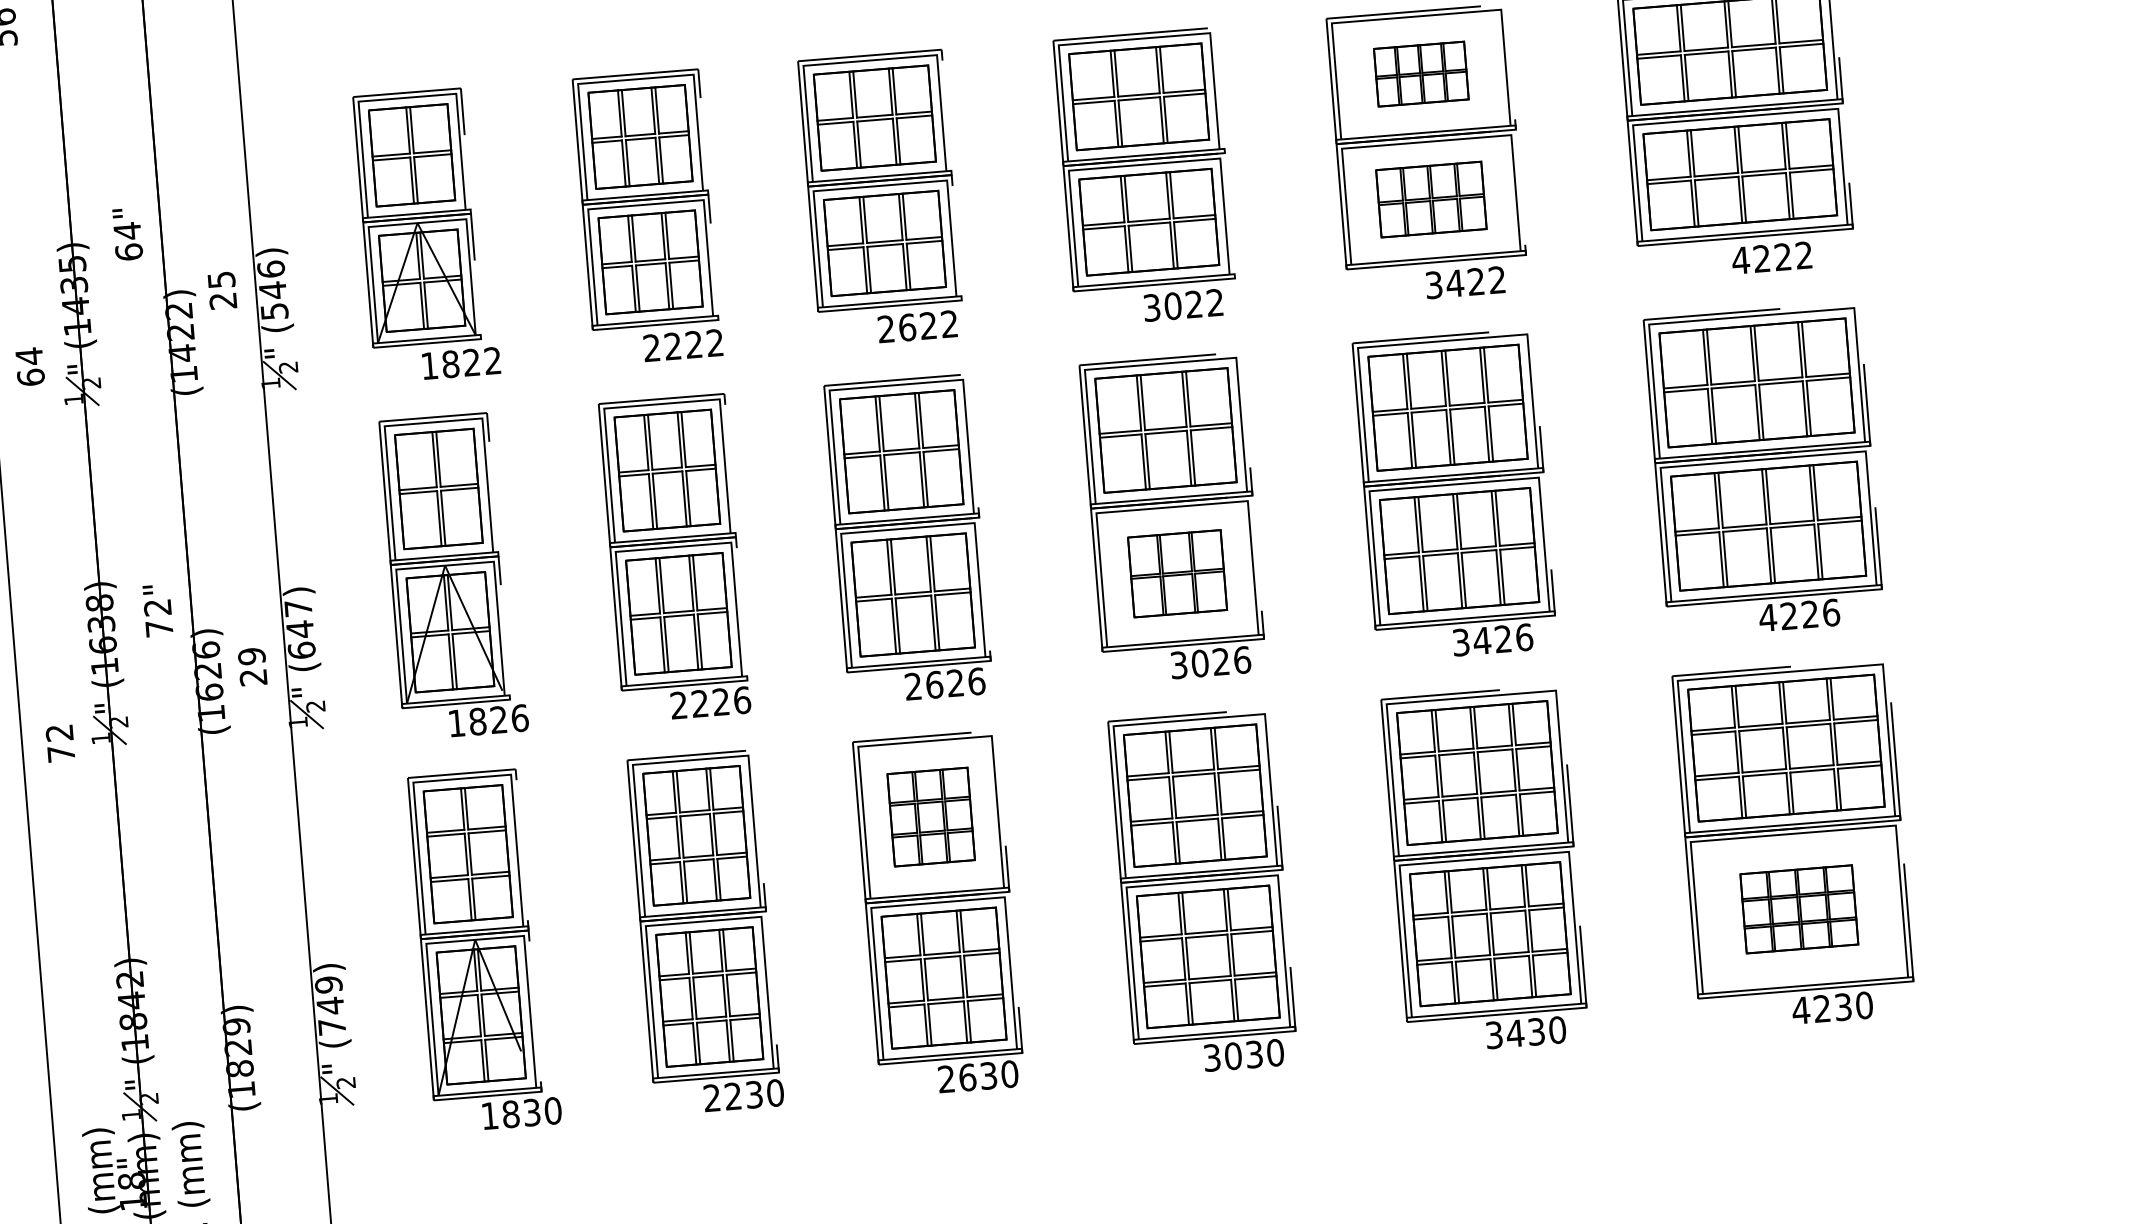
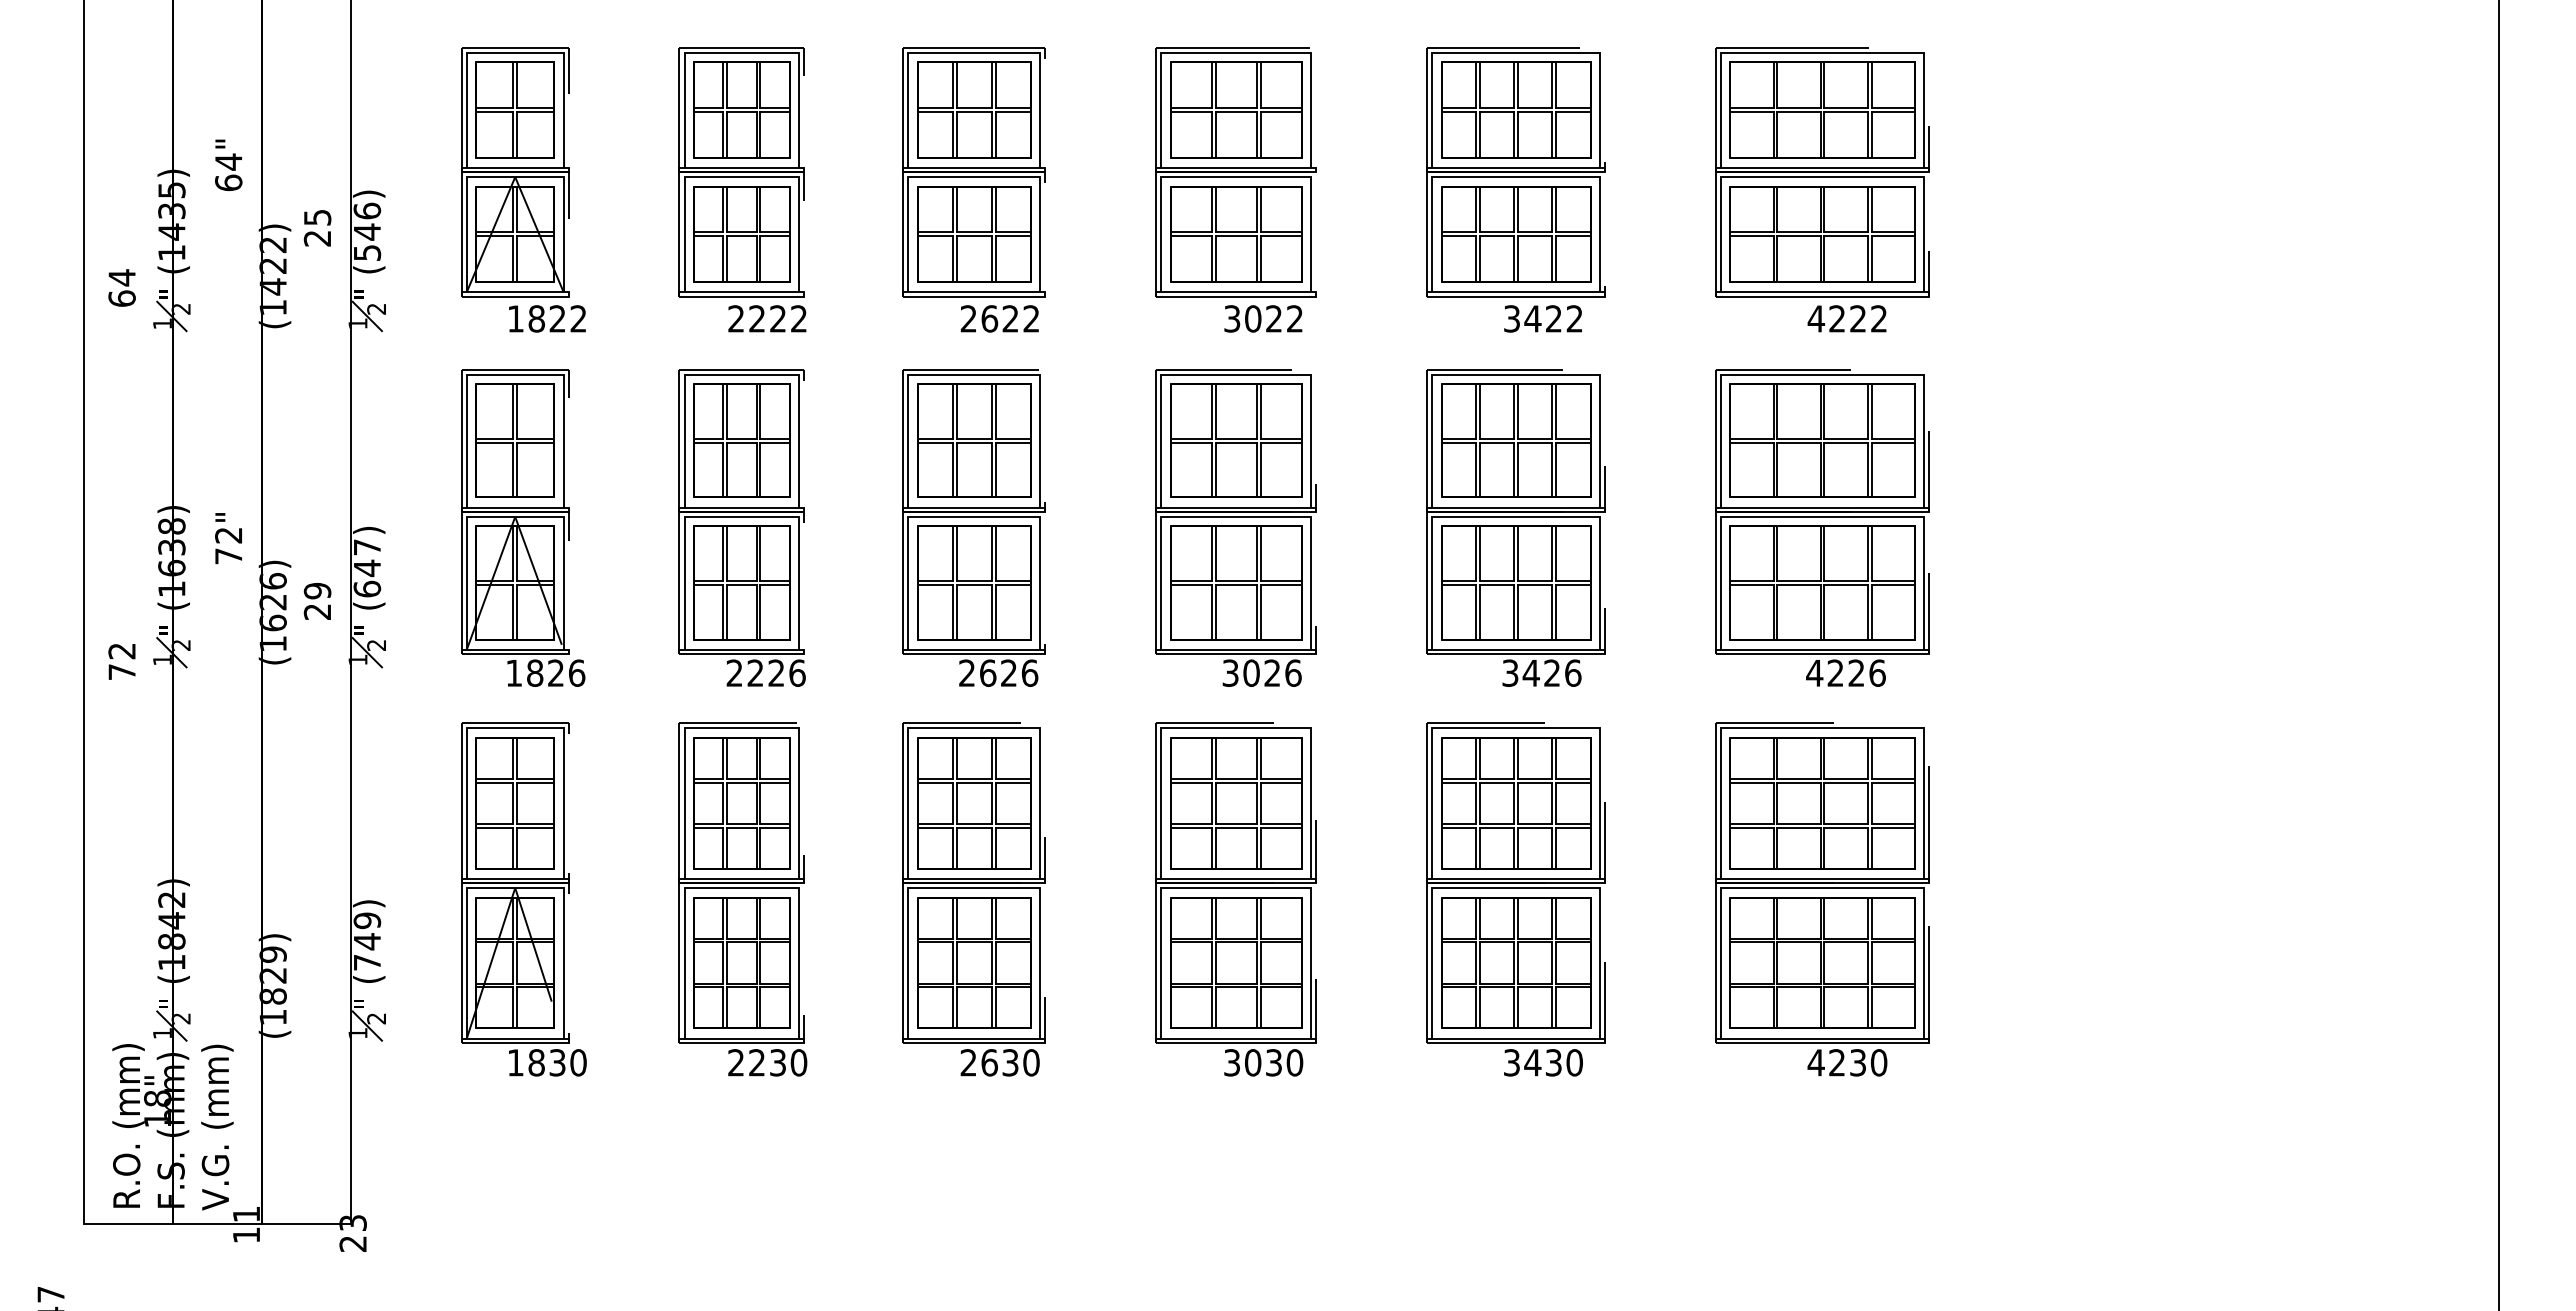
part: (1421, 73) -> (1516, 109), size x1.67
part: (1431, 199) -> (1516, 234), size x1.43
part: (1177, 573) -> (1236, 582), size x1.43
part: (931, 817) -> (974, 803), size x1.43
part: (1799, 908) -> (1822, 962), size x1.67

